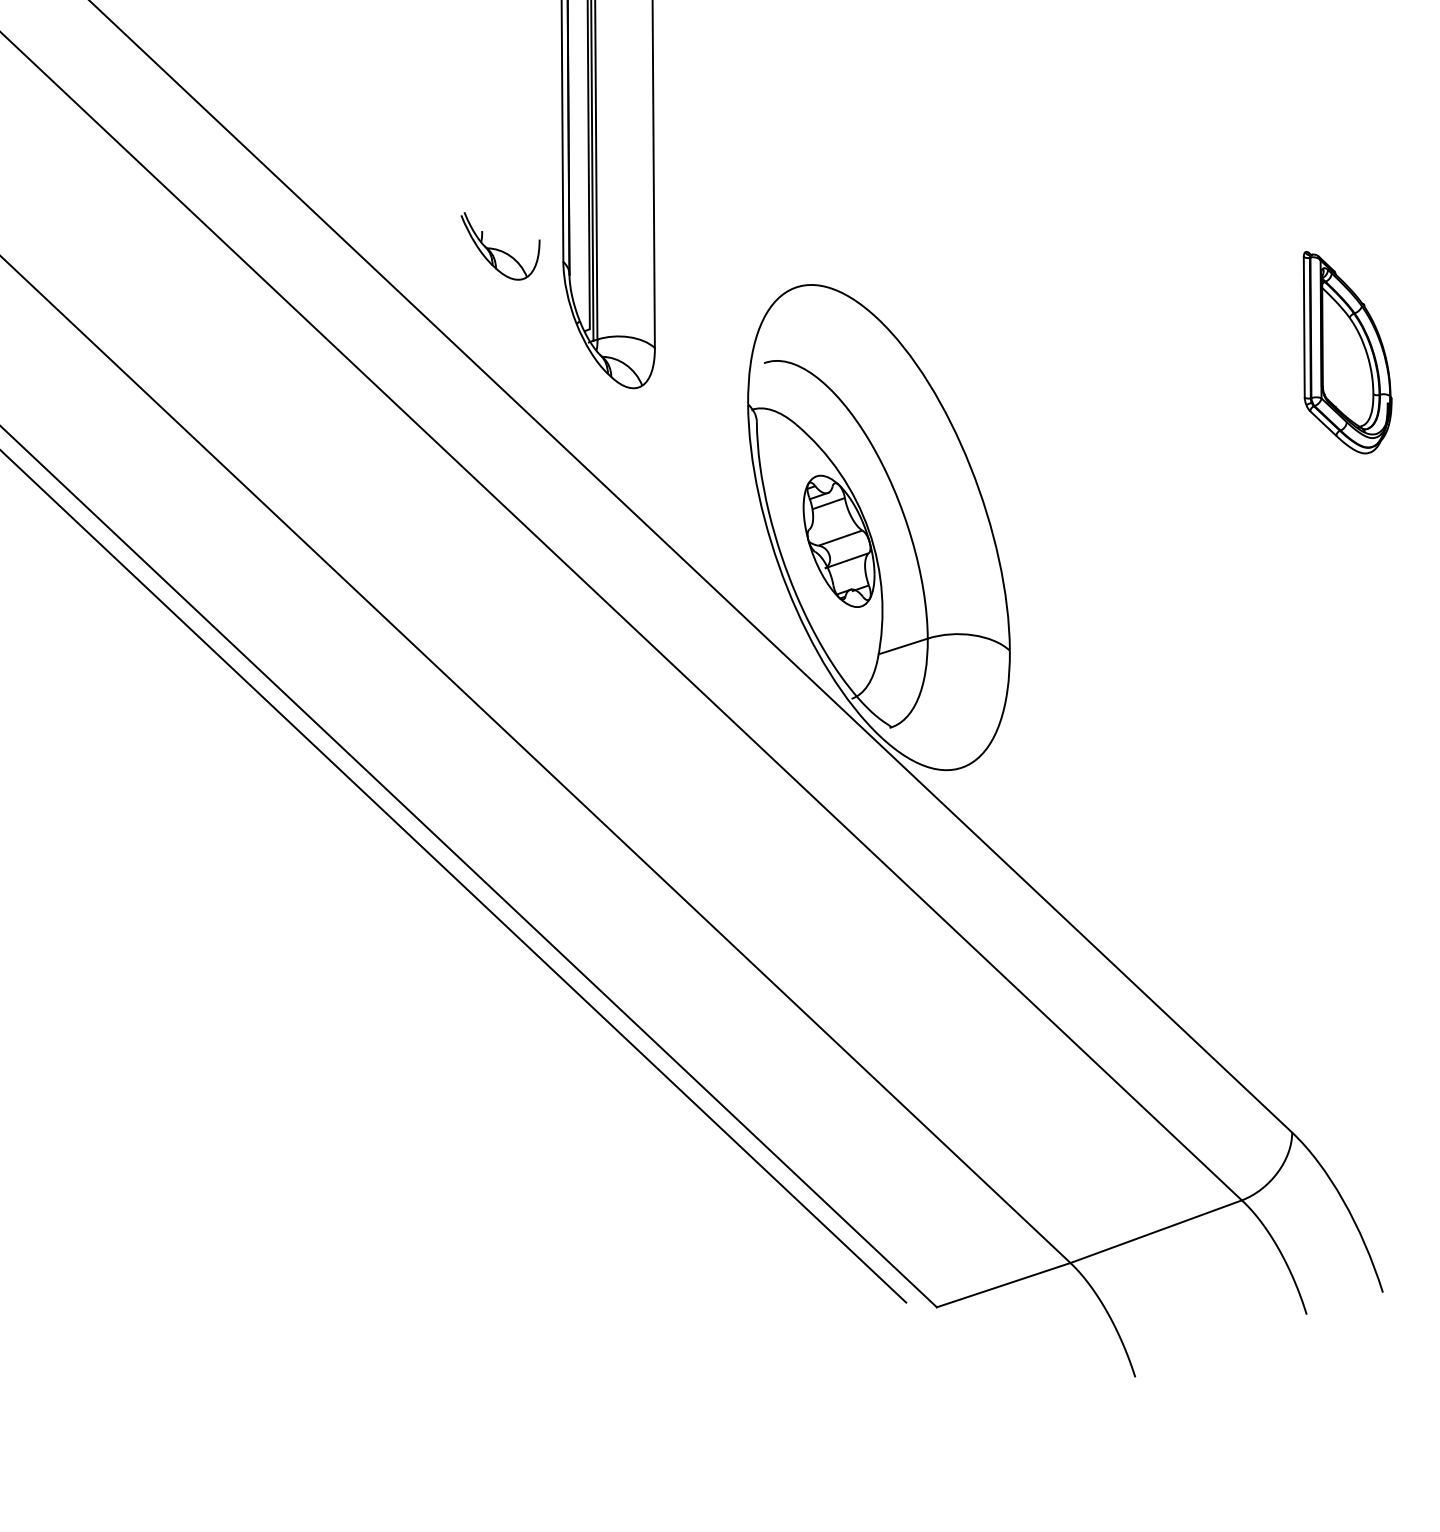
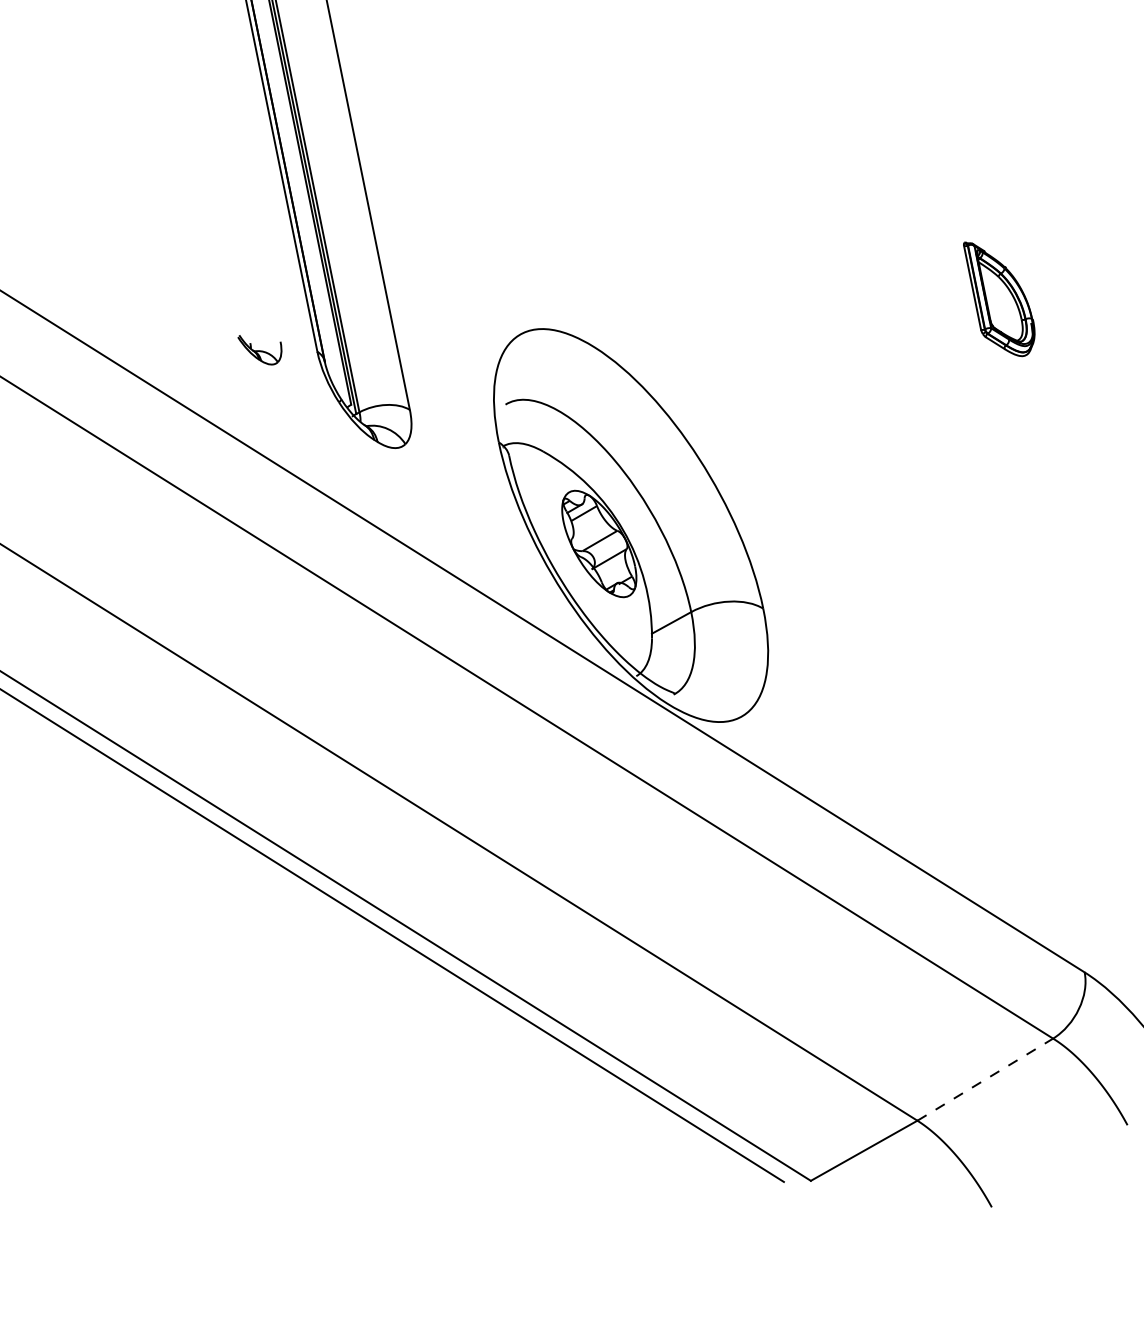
part: (500, 246) -> (261, 349), size x0.6
part: (1347, 352) -> (1001, 297), size x0.7
line: (1156, 1231) -> (985, 1079), solid -> dashed

